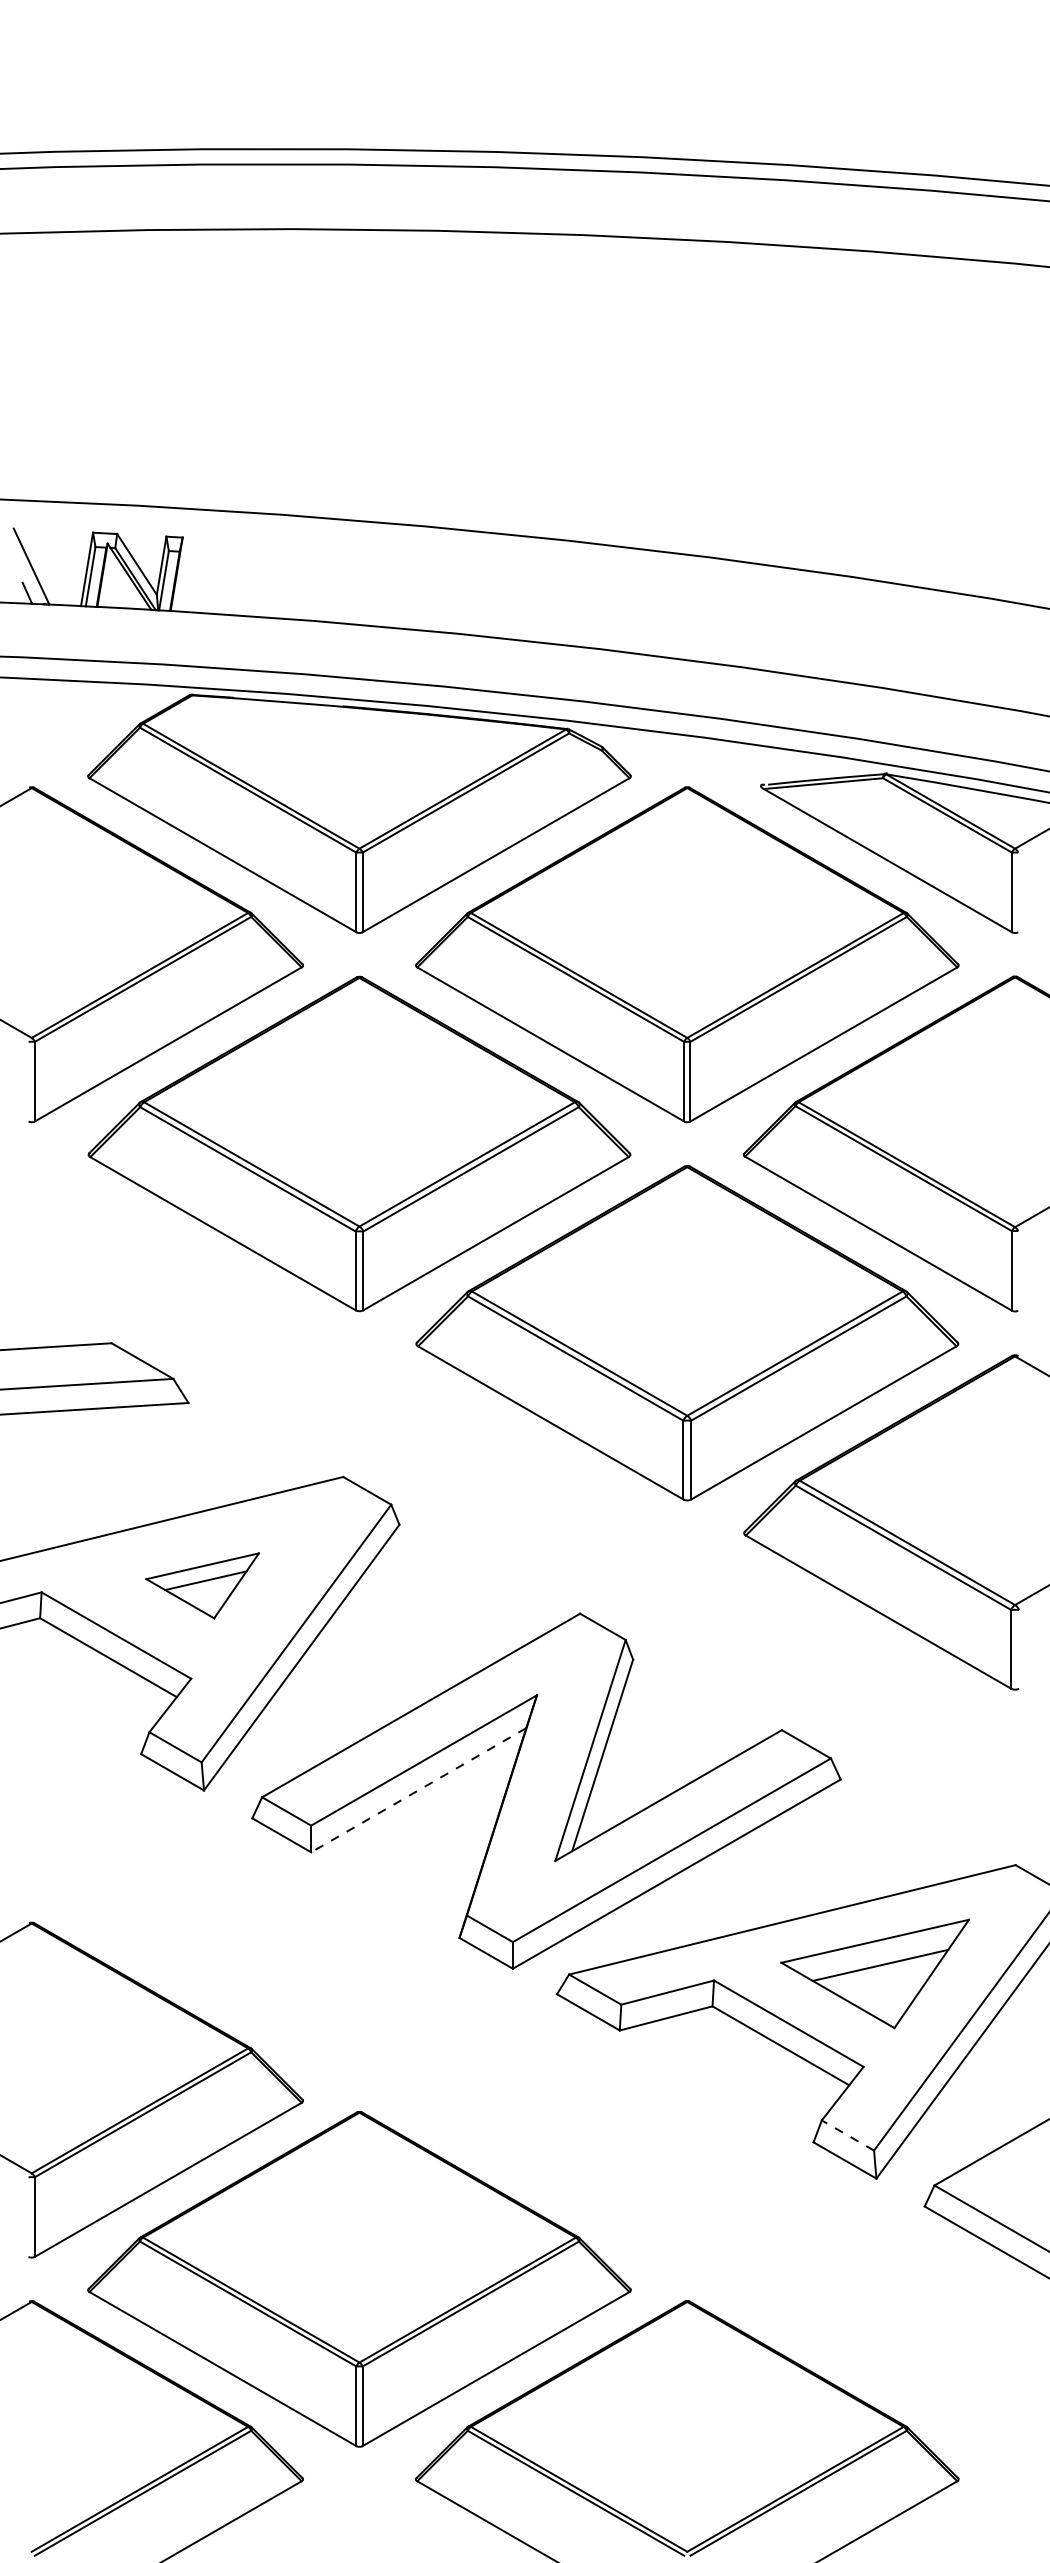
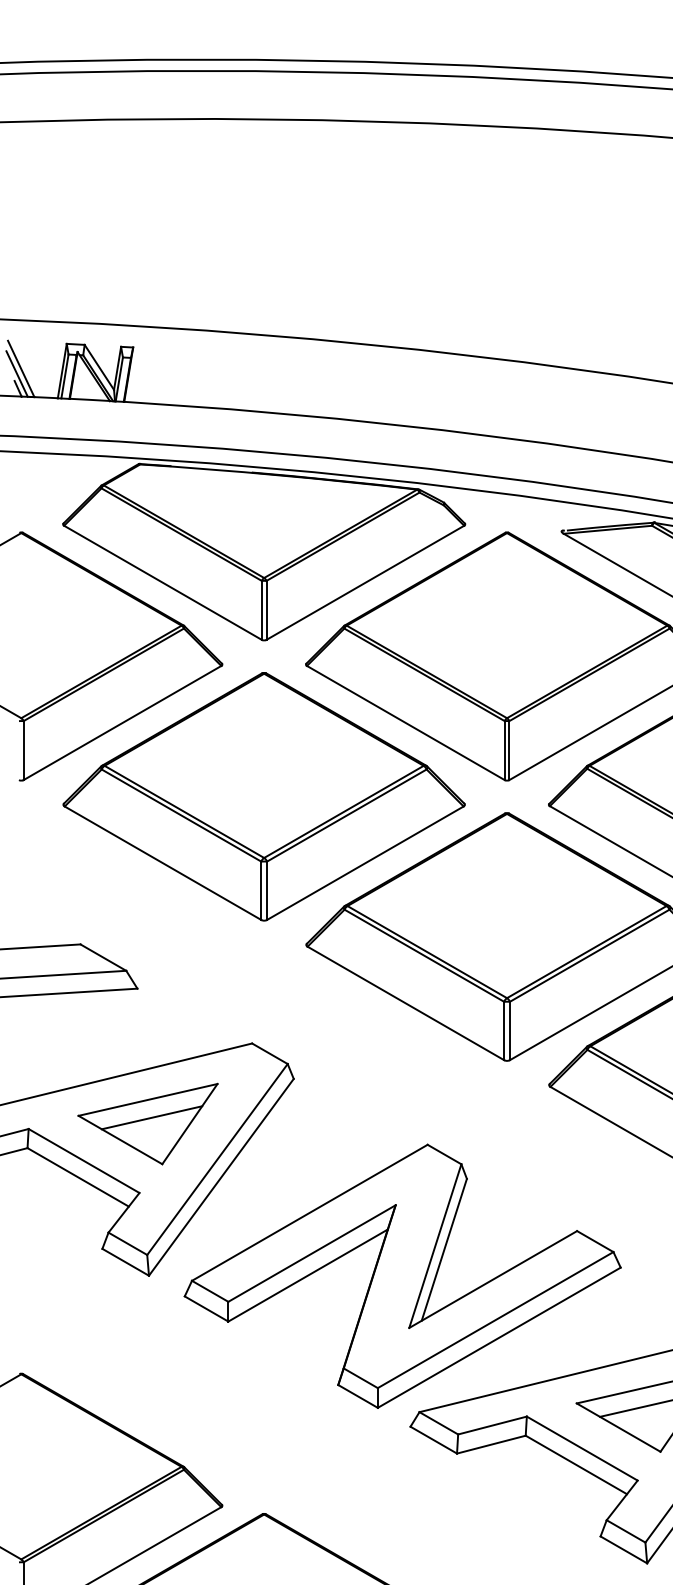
line: (25, 573) -> (16, 374), added
part: (202, 1585) -> (147, 1123), size x1.67
line: (418, 1790) -> (307, 1275), dashed -> solid
line: (847, 2135) -> (625, 1531), dashed -> solid

